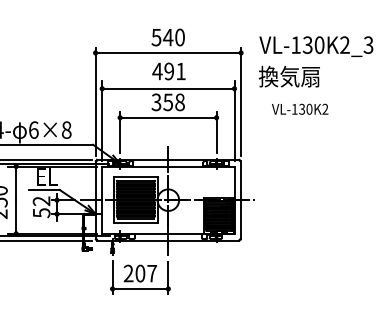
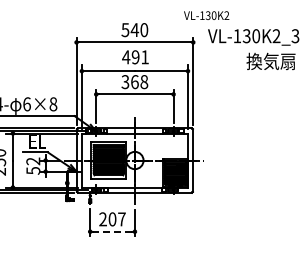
text: (288, 76) -> (270, 61), moved
text: (167, 102) -> (134, 82), 358 -> 368
text: (299, 109) -> (206, 15), moved
line: (140, 288) -> (112, 231), solid -> dashed

